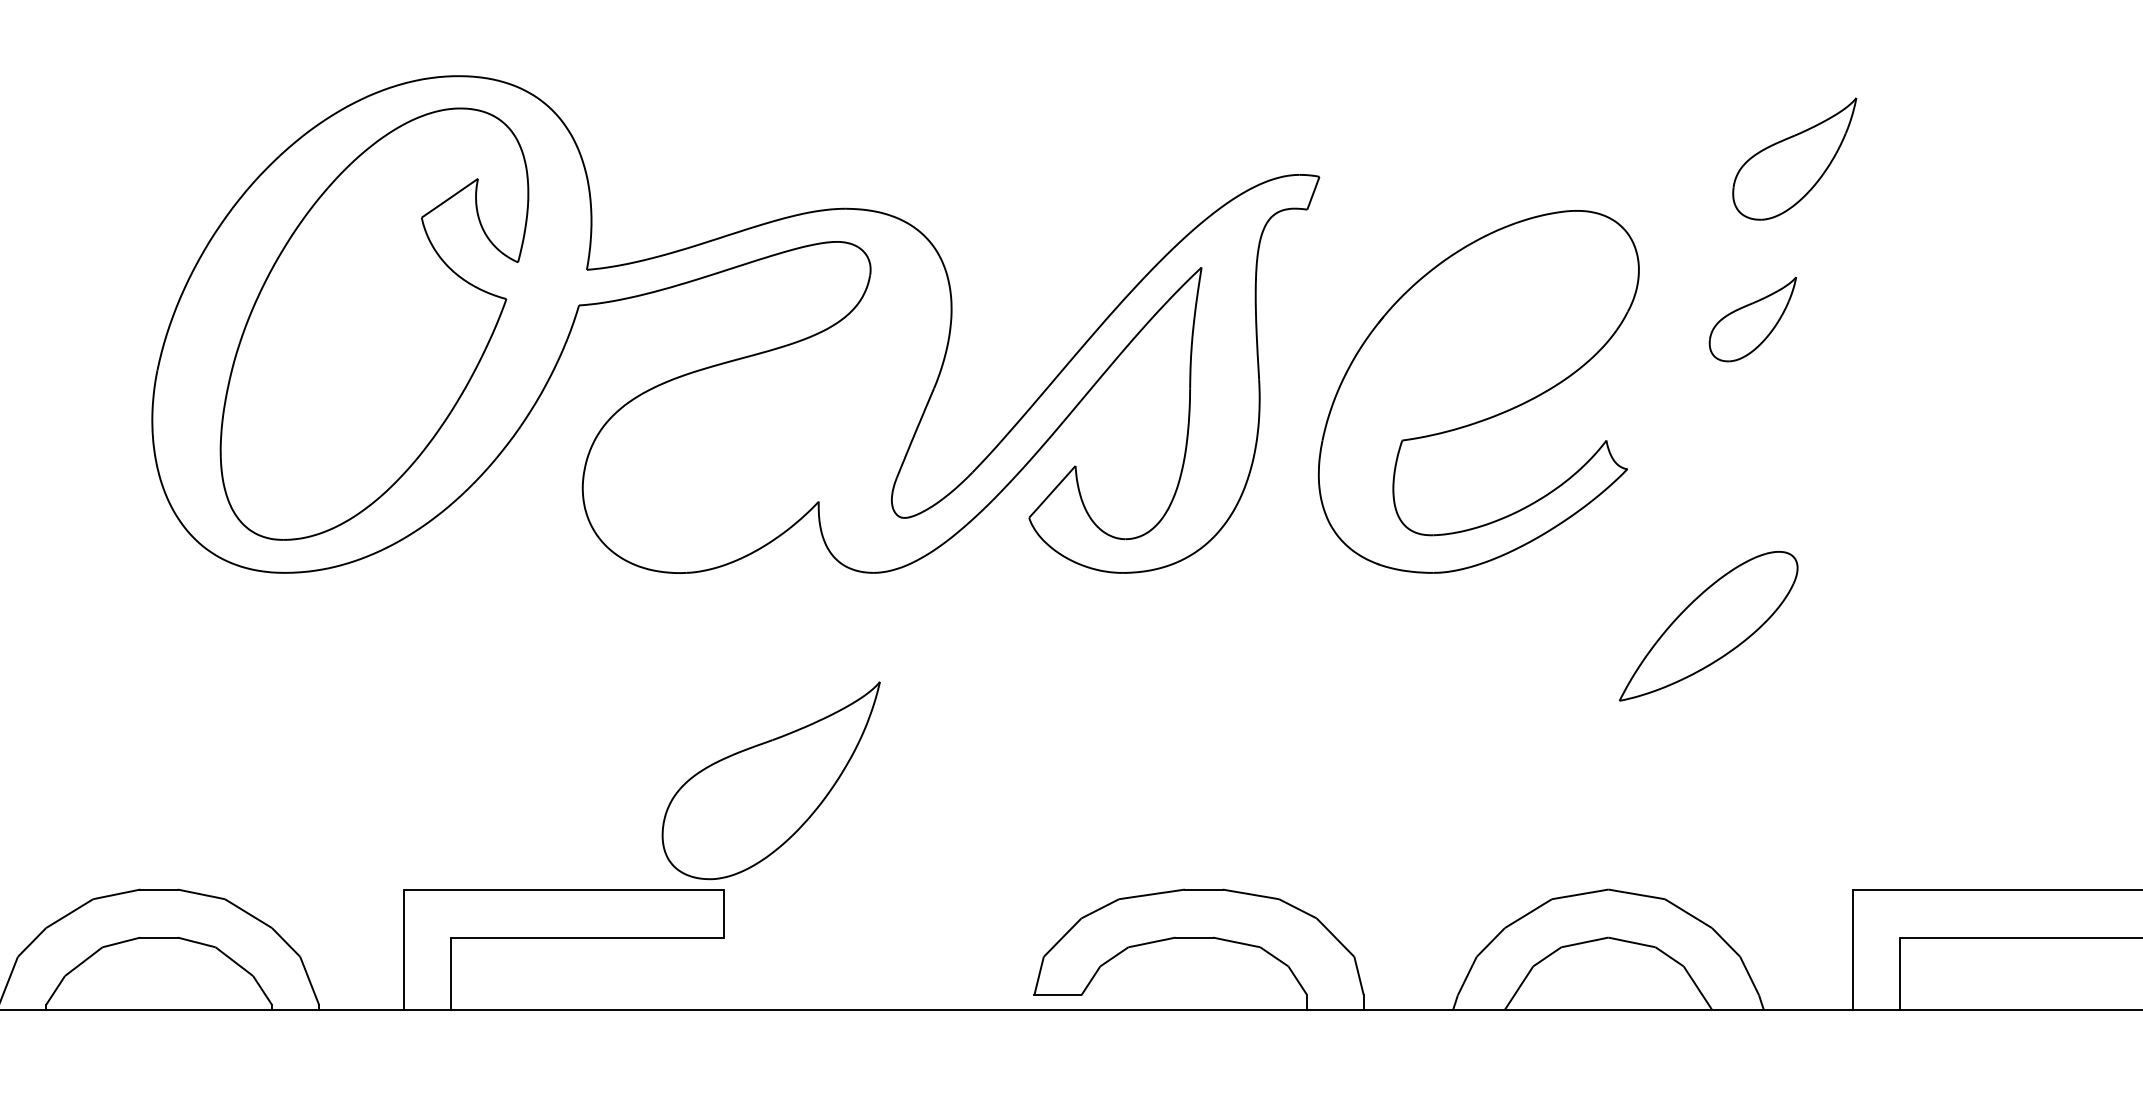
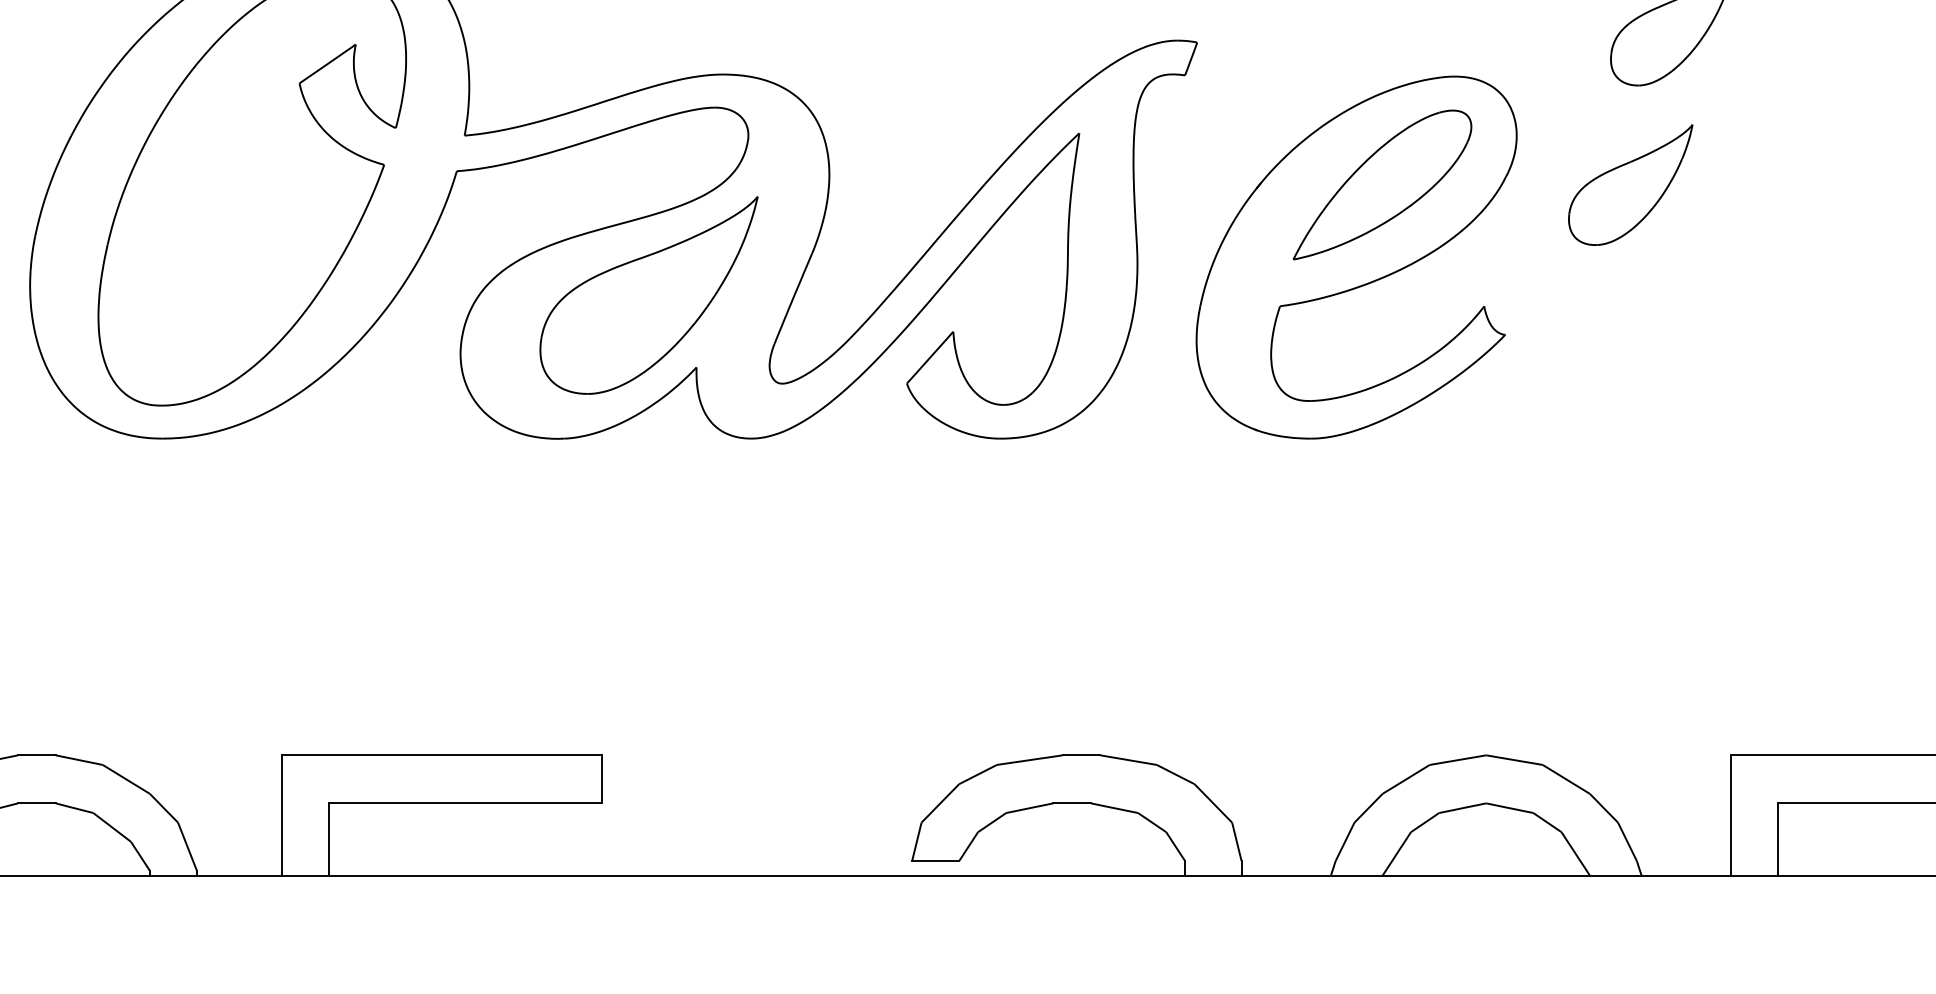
part: (1752, 319) -> (1630, 185), size x1.43
part: (1708, 626) -> (1382, 185), moved
part: (770, 780) -> (648, 295), moved

